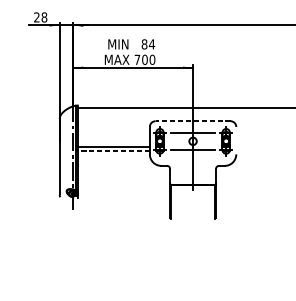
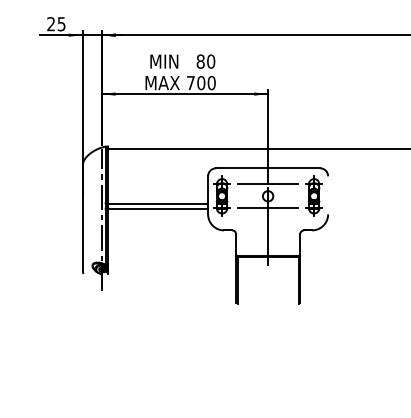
text: (44, 17) -> (61, 24), 28 -> 25
text: (151, 44) -> (210, 61), 84 -> 80
line: (192, 121) -> (267, 168), dashed -> solid
line: (113, 150) -> (157, 209), dashed -> solid

